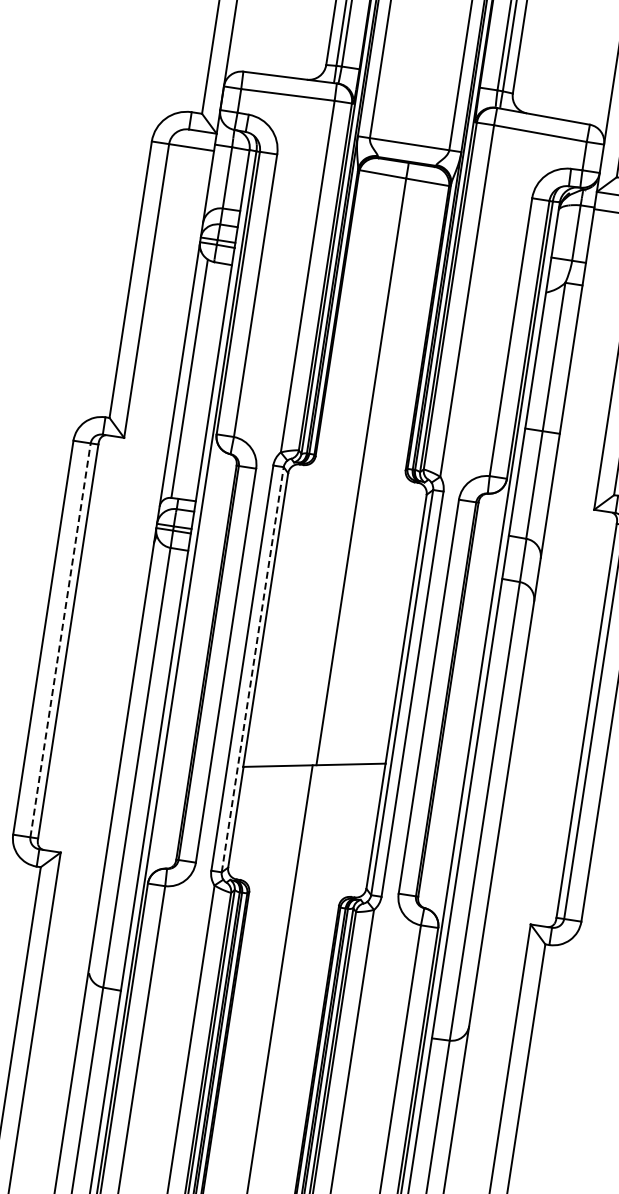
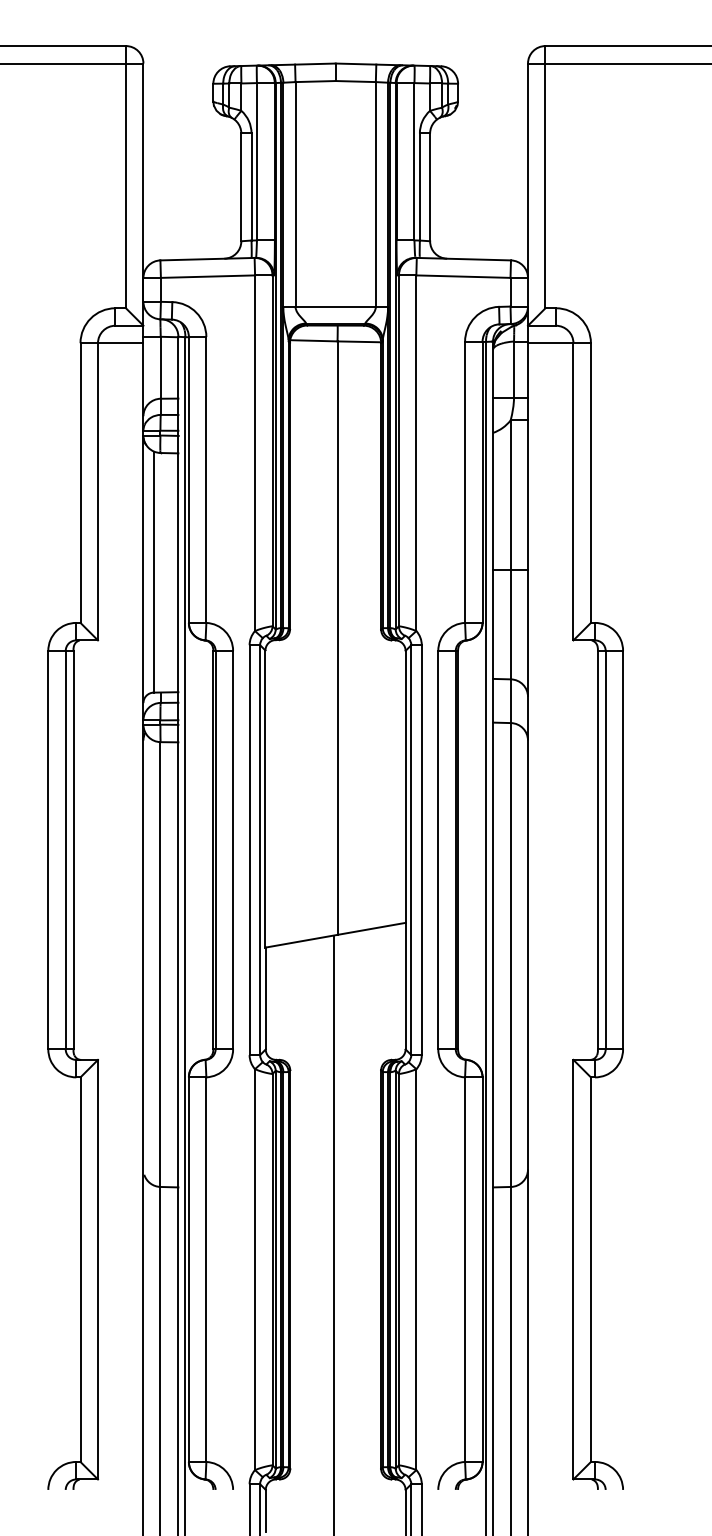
line: (60, 639) -> (65, 849), dashed -> solid
line: (253, 670) -> (260, 850), dashed -> solid

